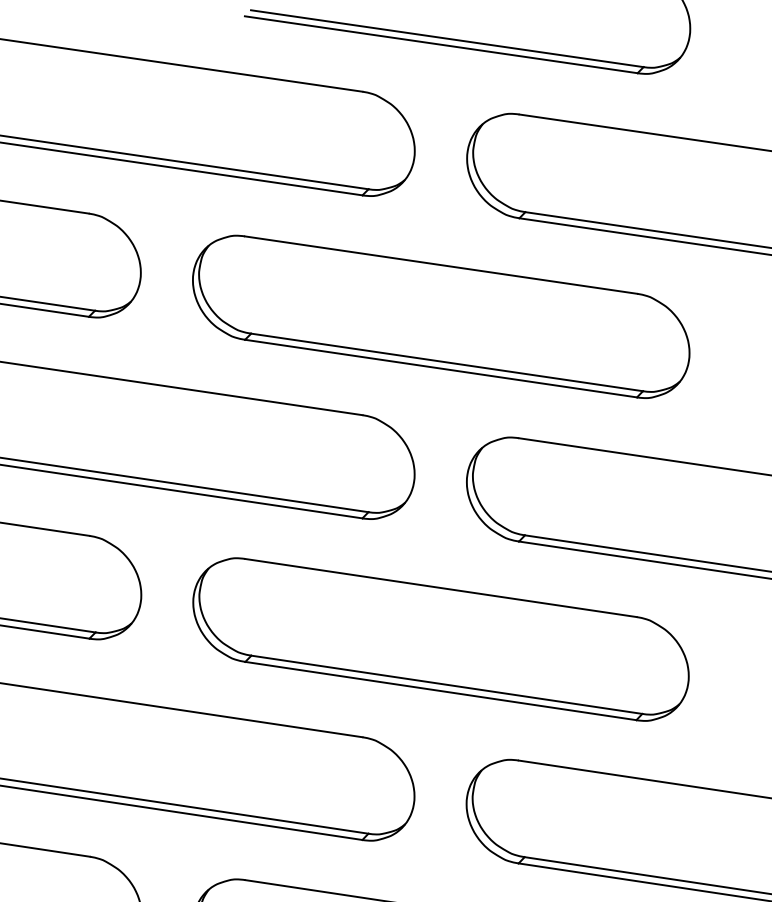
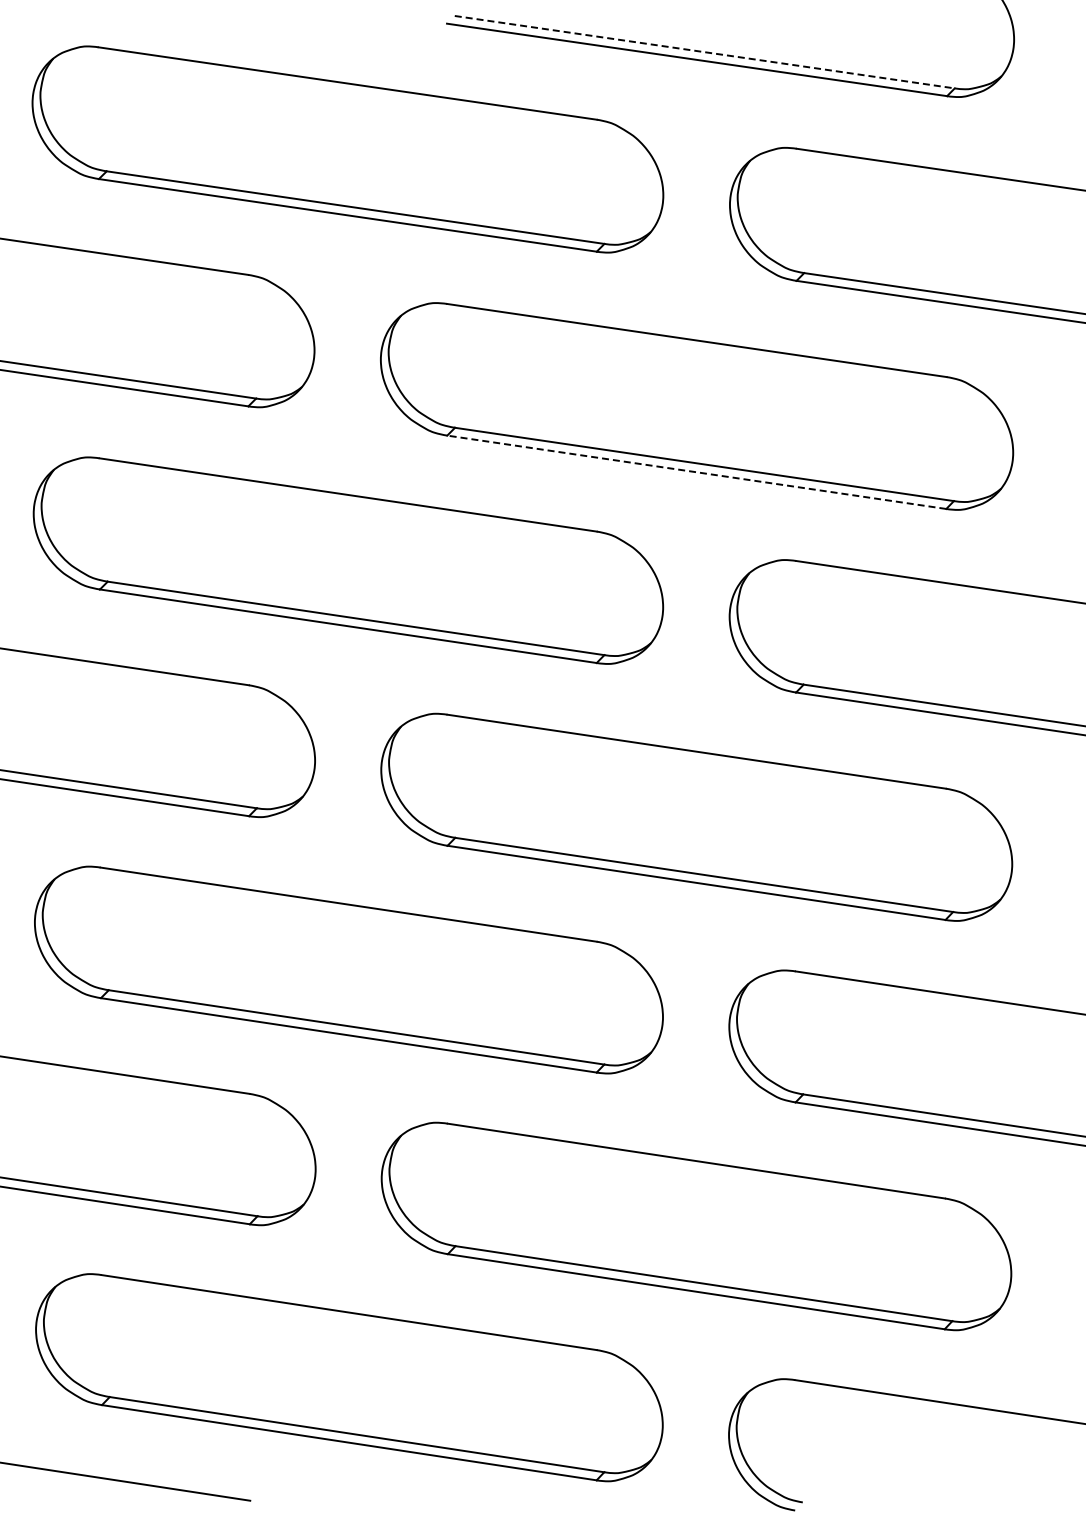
line: (447, 38) -> (704, 52), solid -> dashed
line: (440, 368) -> (696, 472), solid -> dashed

